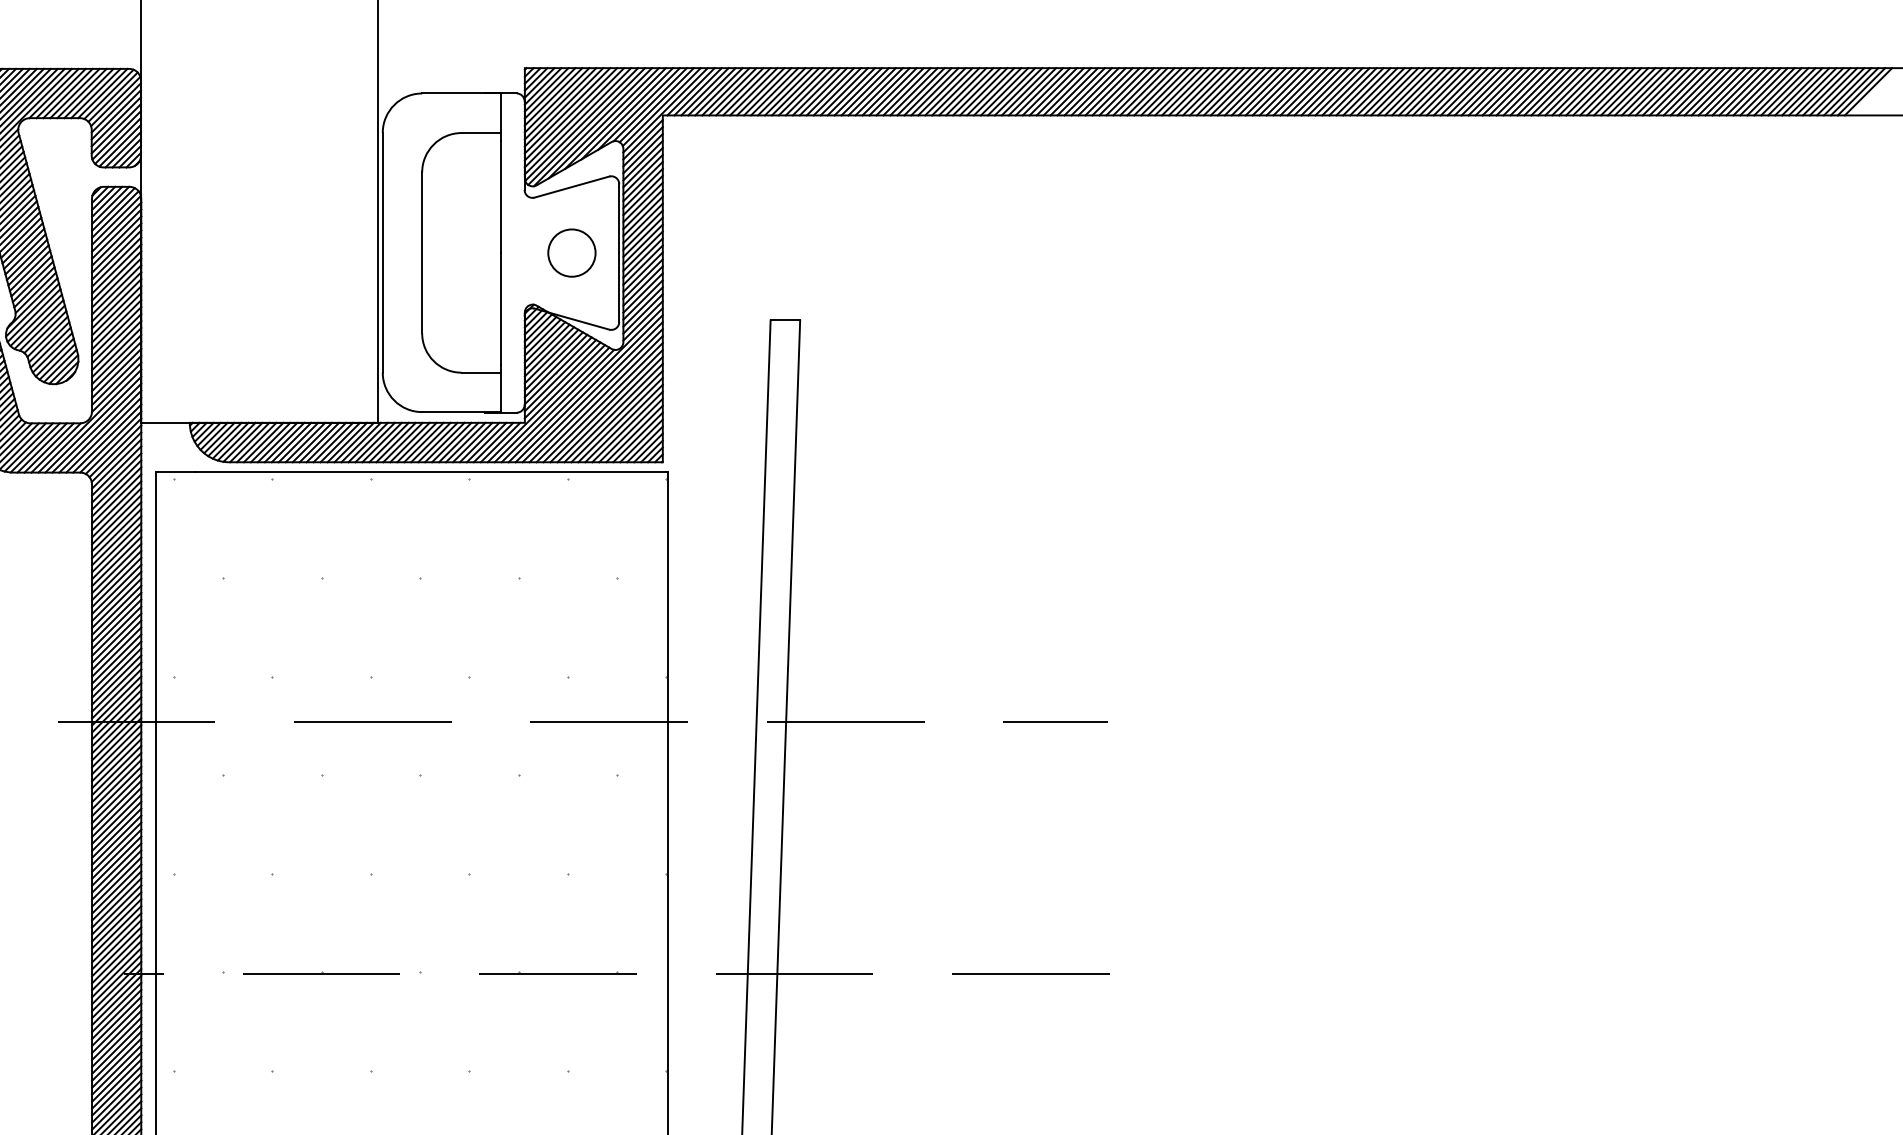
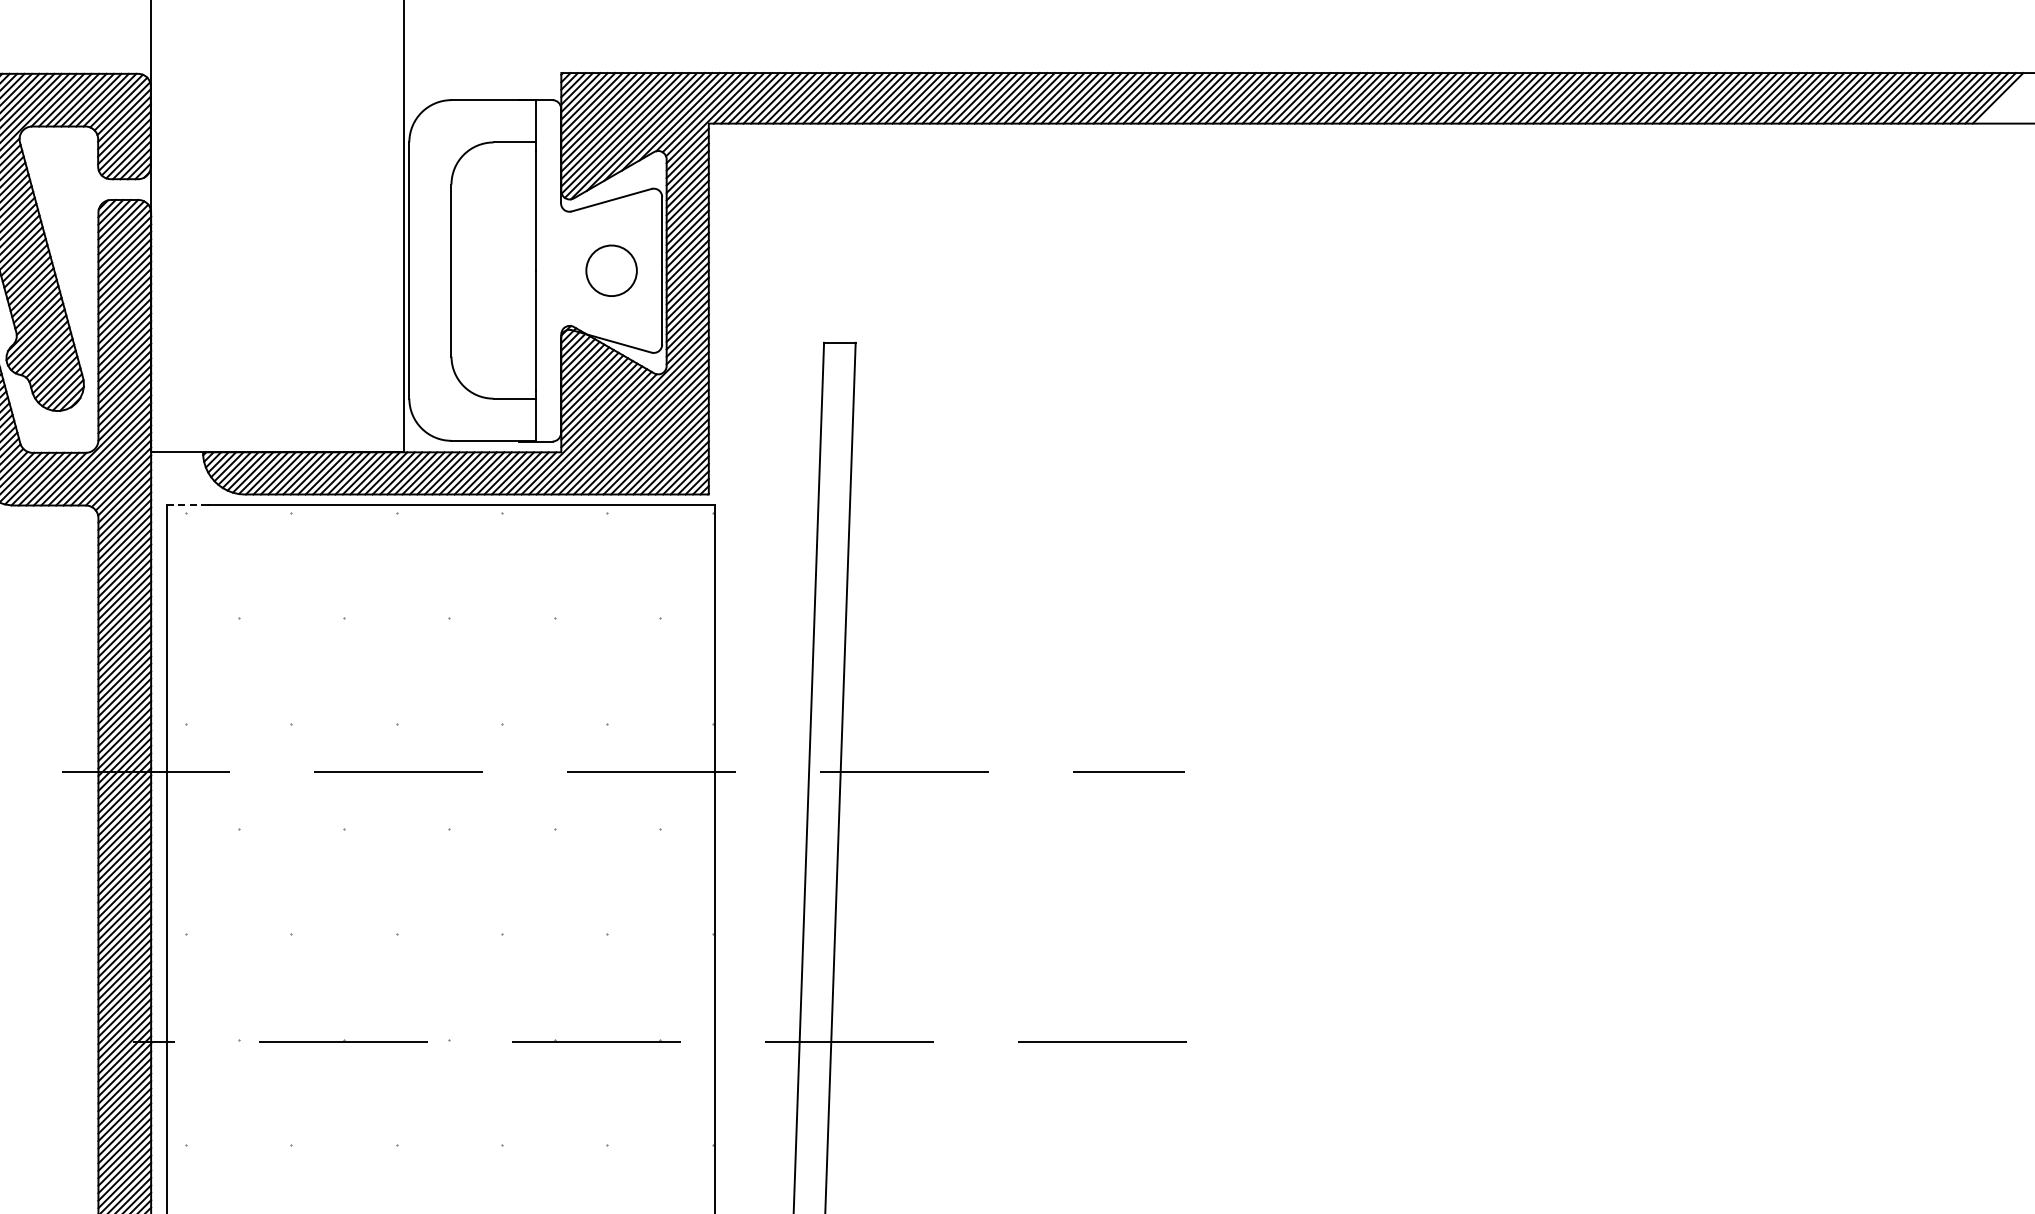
line: (175, 471) -> (187, 504), solid -> dashed

